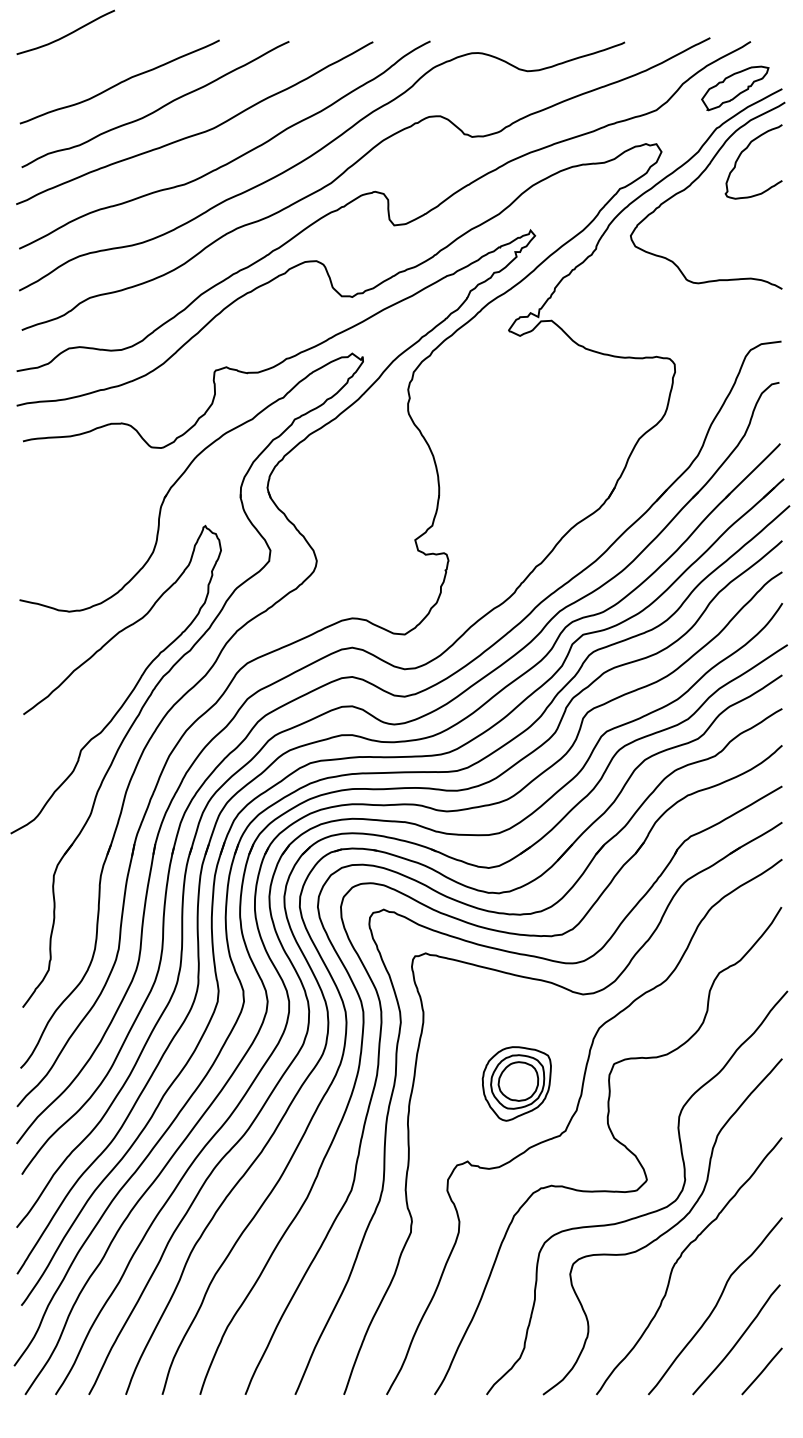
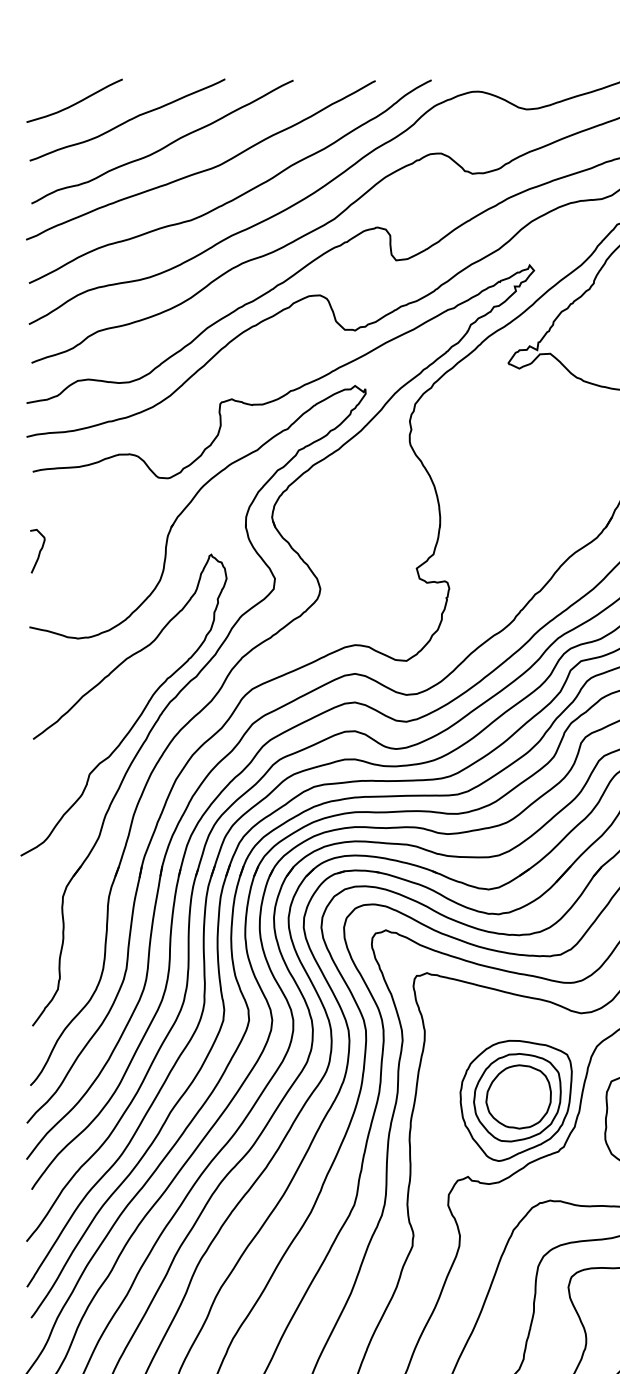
curve: (66, 34) -> (75, 102), moved
curve: (29, 522) -> (39, 551), added
part: (516, 1083) -> (515, 1100), size x1.67

